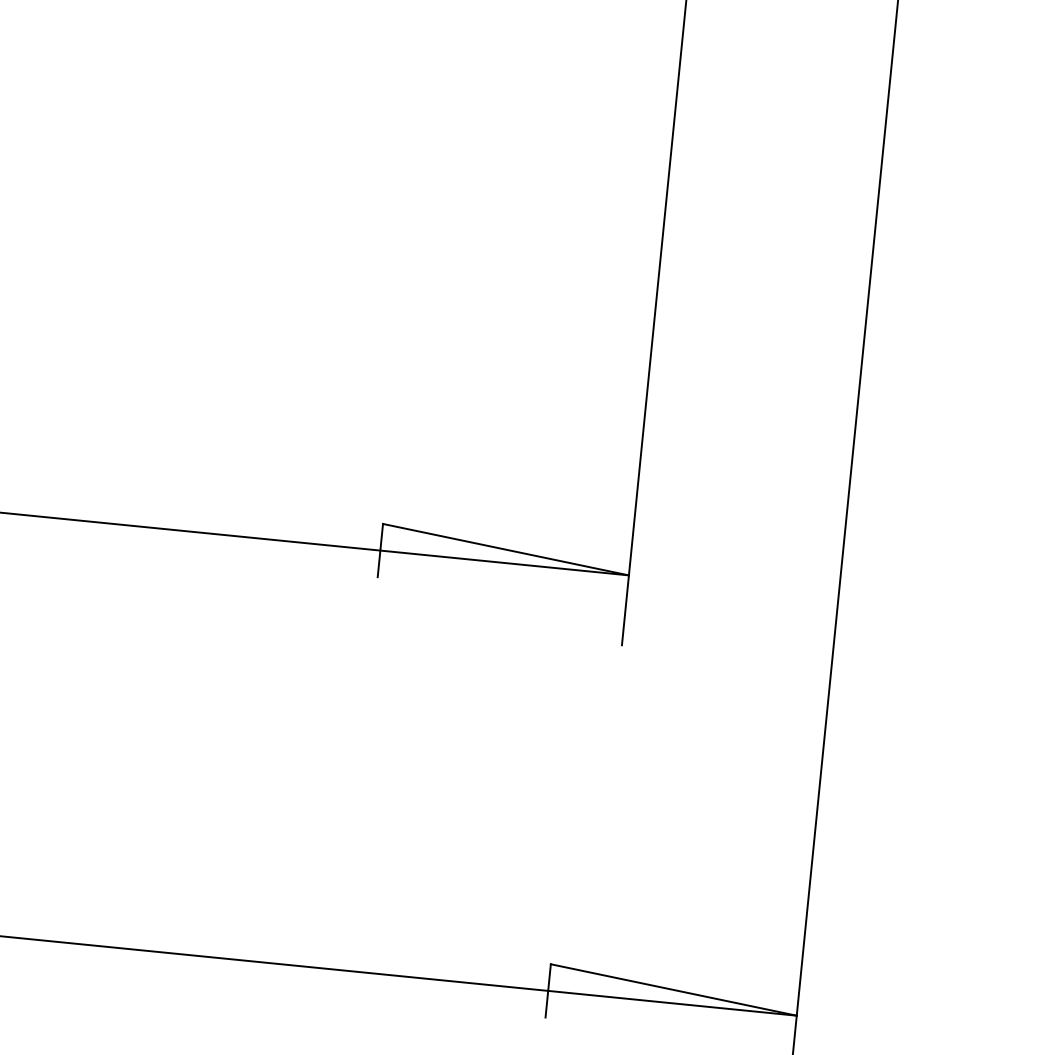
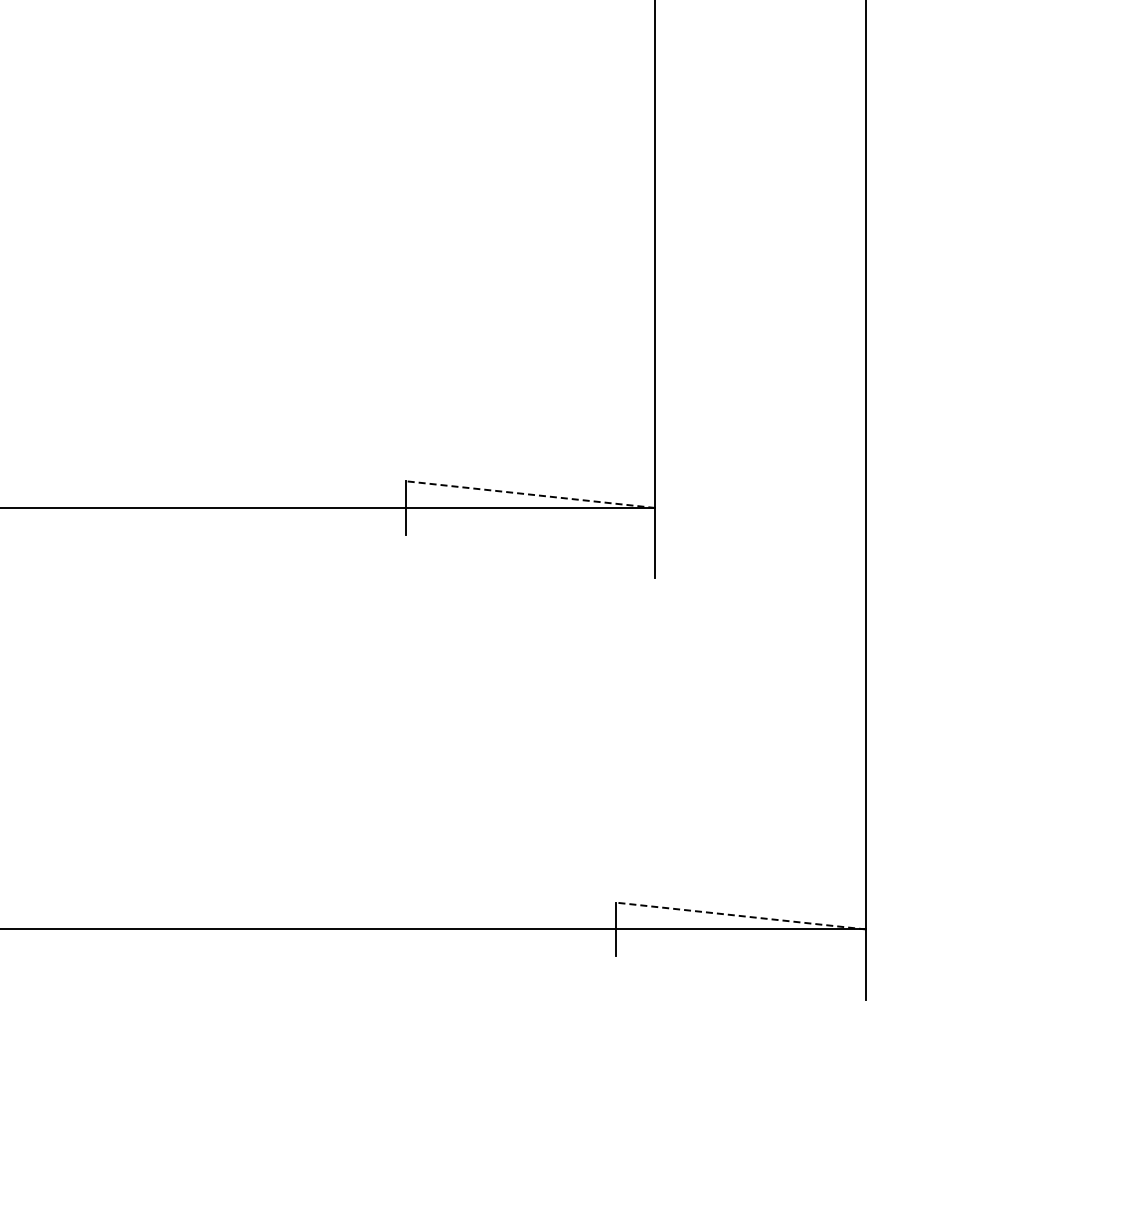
line: (506, 549) -> (530, 494), solid -> dashed
line: (674, 990) -> (741, 916), solid -> dashed

